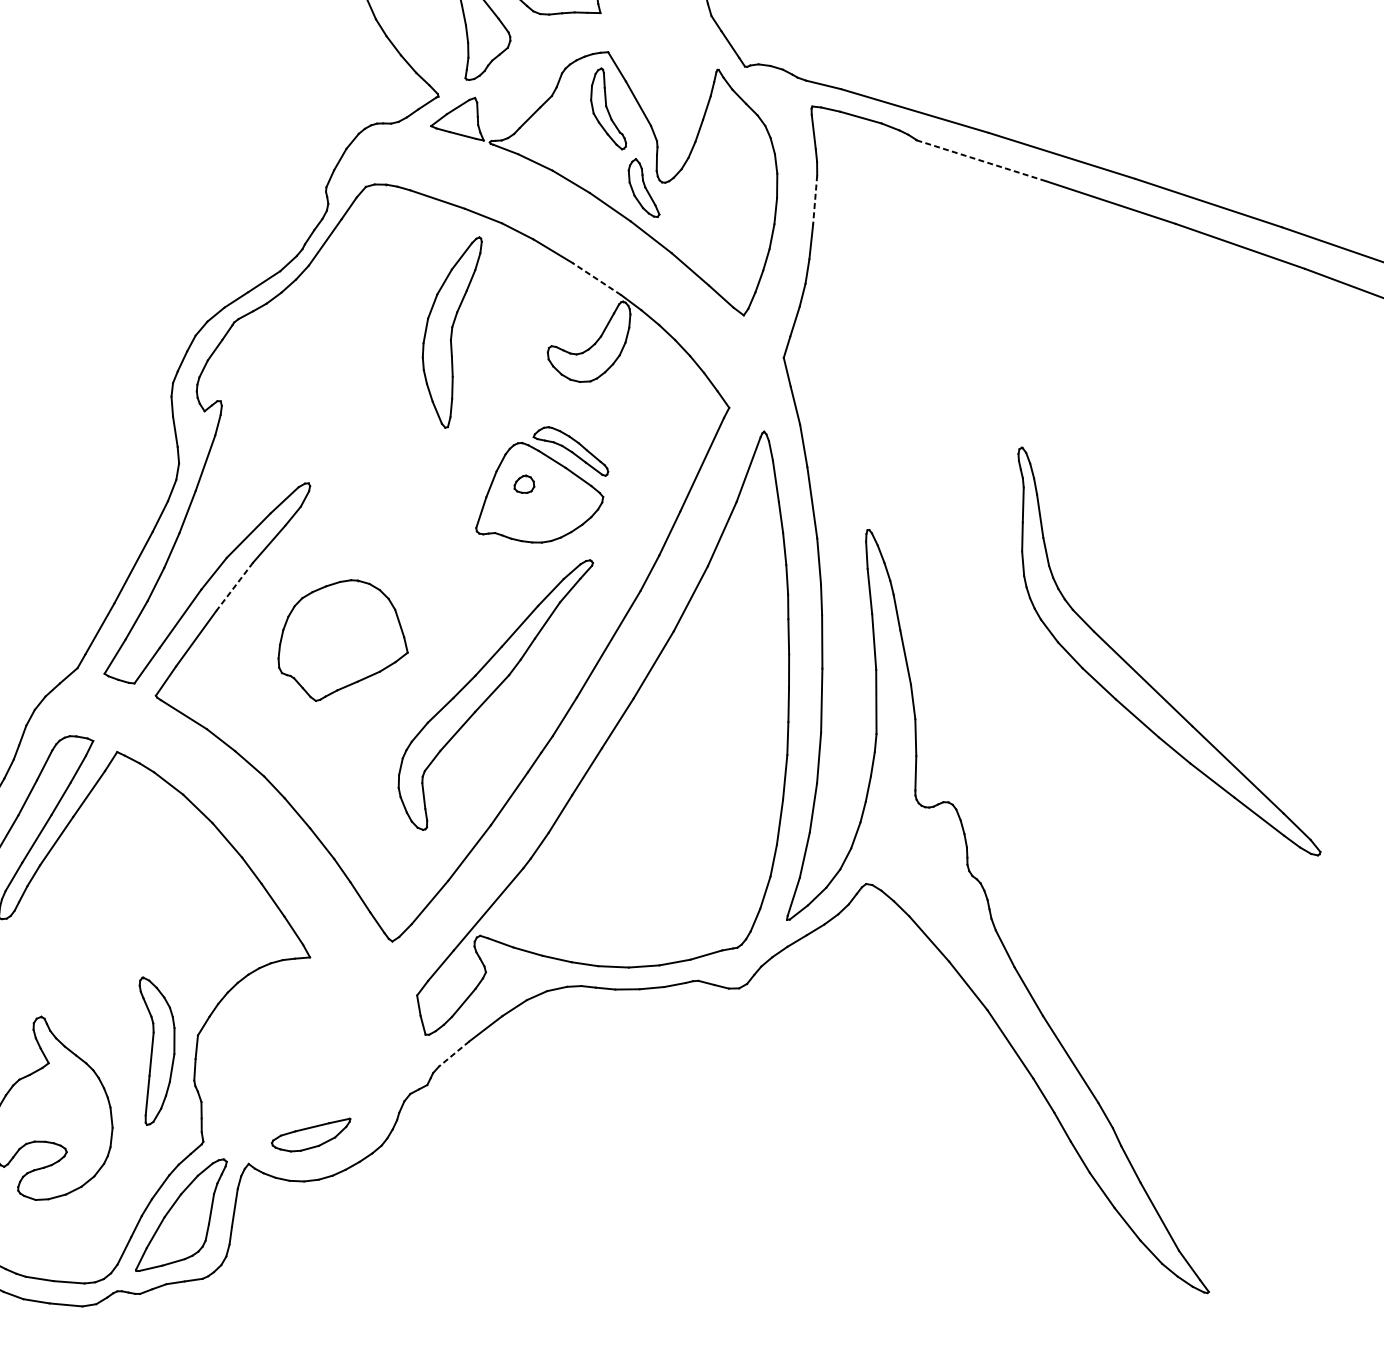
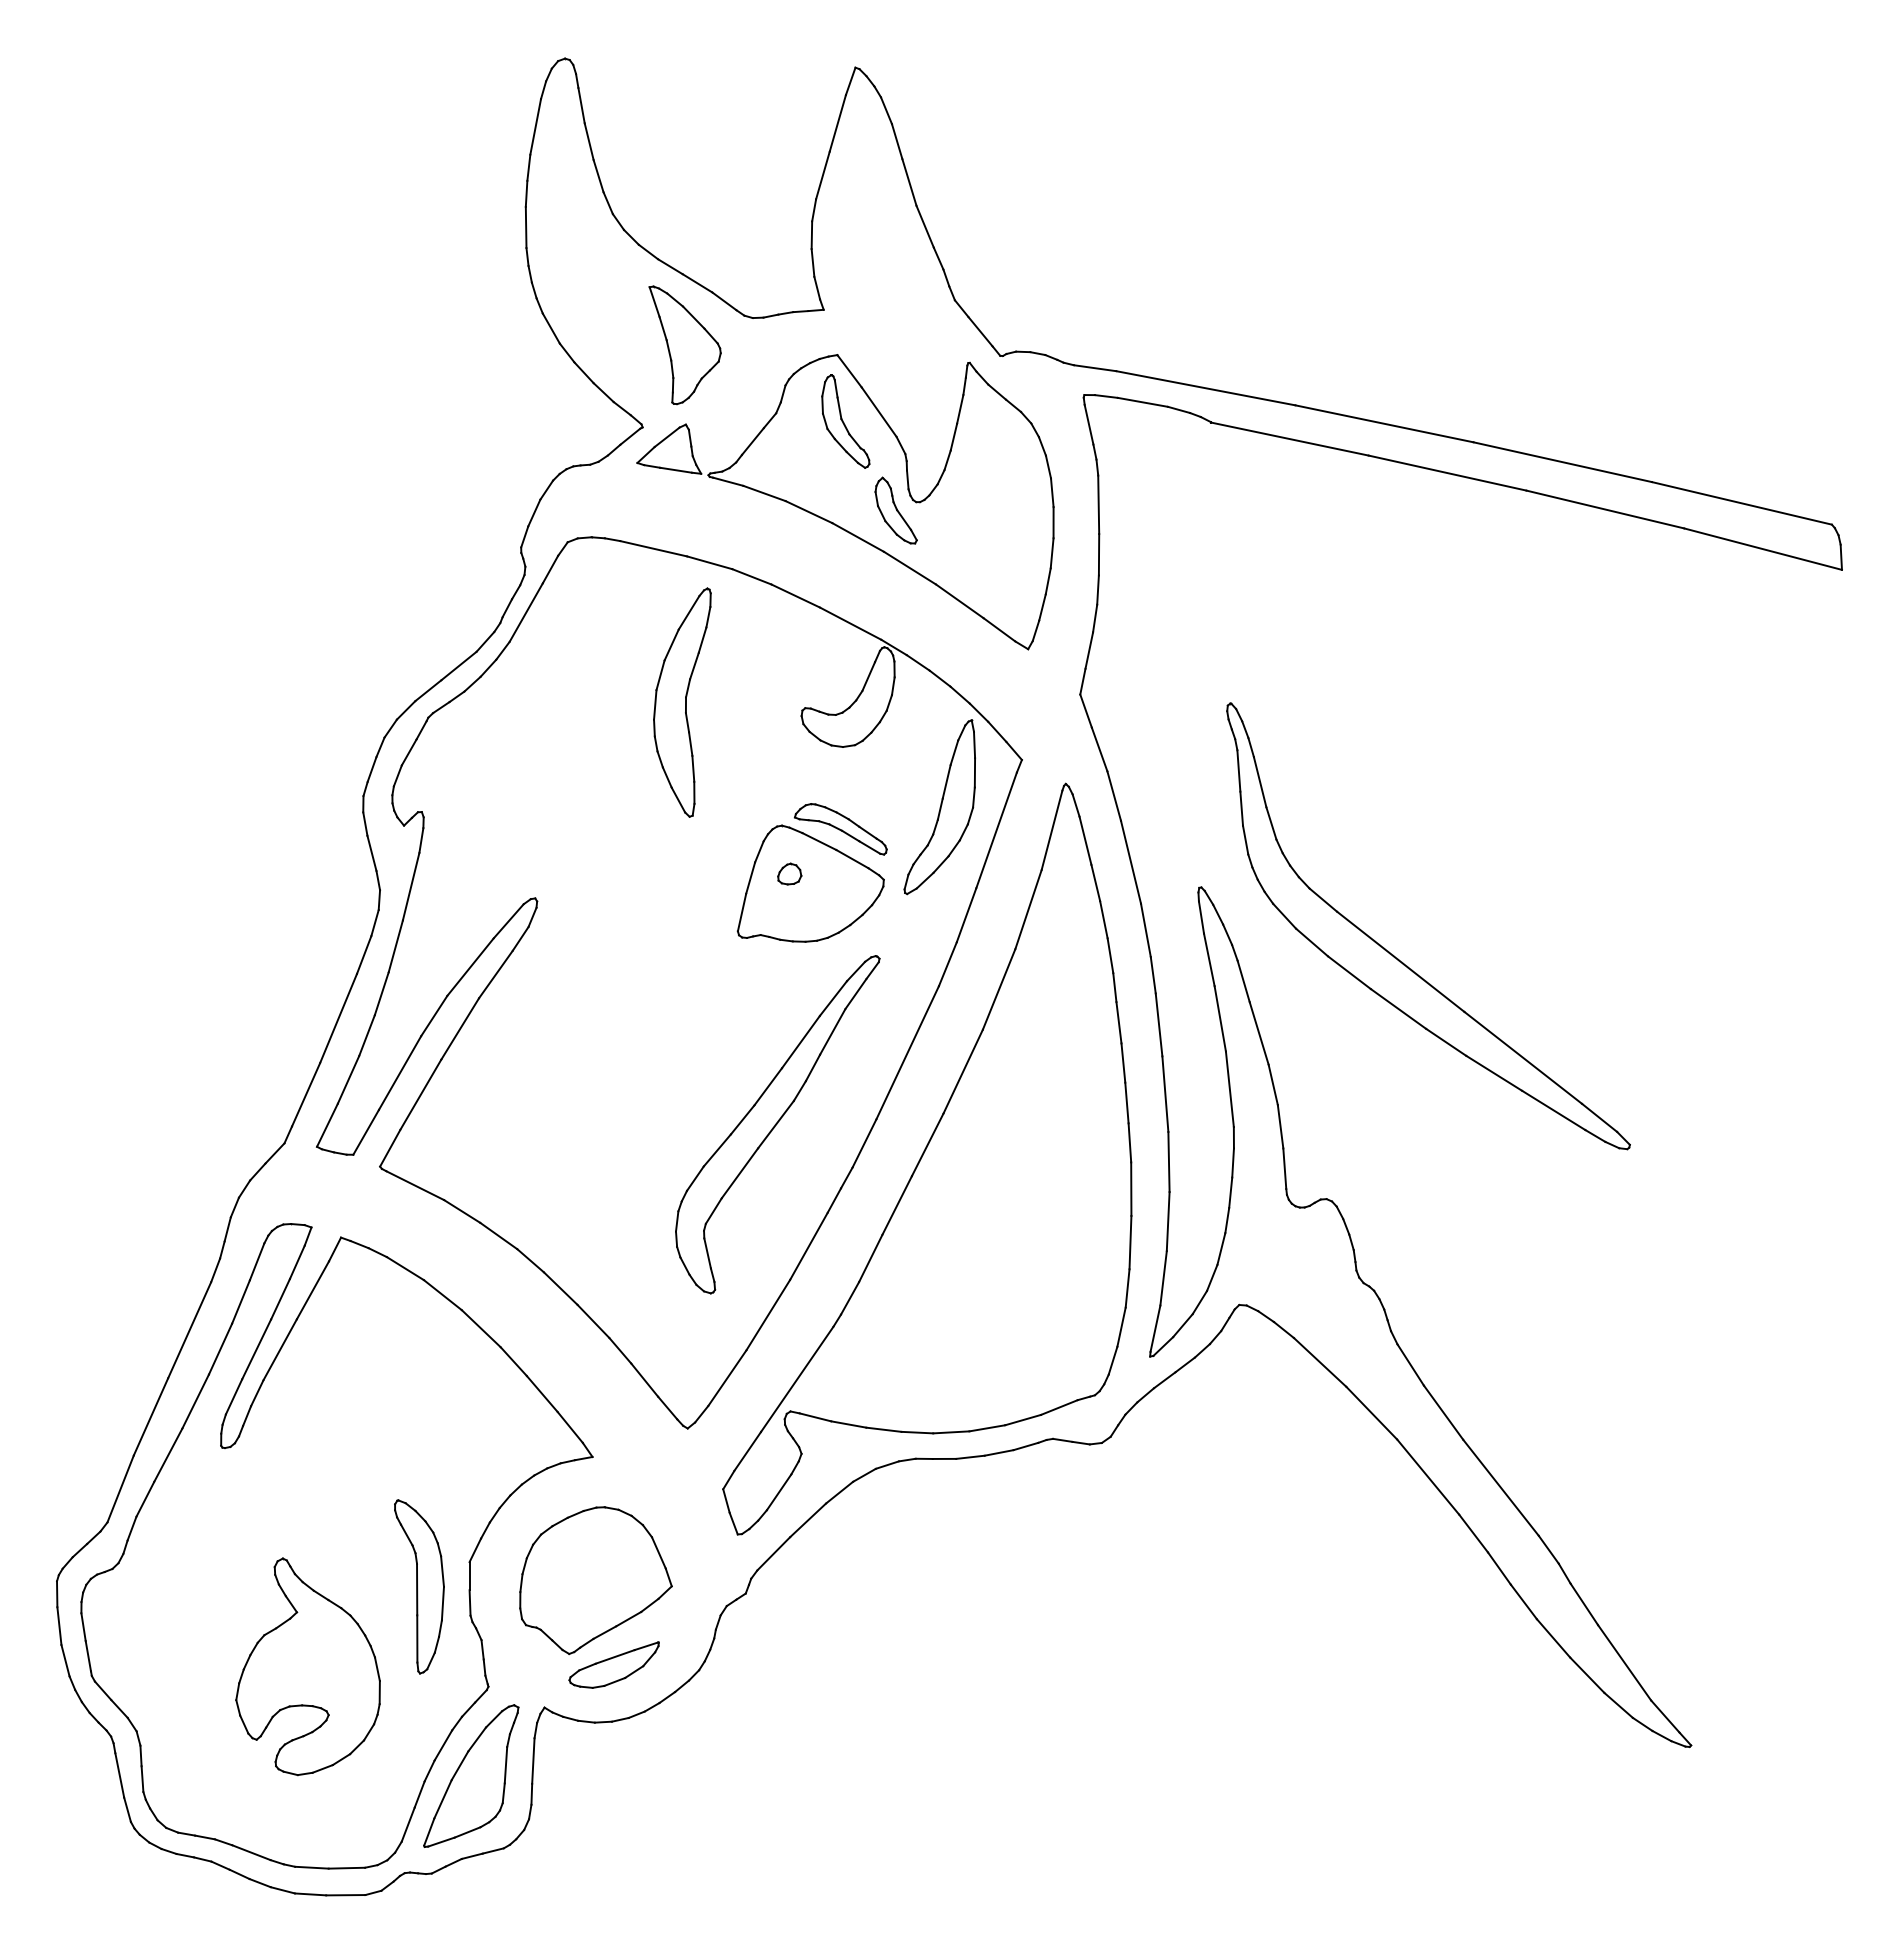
line: (980, 161) -> (1289, 439), dashed -> solid
line: (814, 200) -> (1098, 505), dashed -> solid
line: (596, 278) -> (850, 623), dashed -> solid
part: (656, 440) -> (939, 807), added
line: (235, 586) -> (460, 1028), dashed -> solid
part: (344, 641) -> (595, 1580), moved
part: (1144, 678) -> (1402, 961), moved
line: (453, 1054) -> (773, 1554), dashed -> solid

